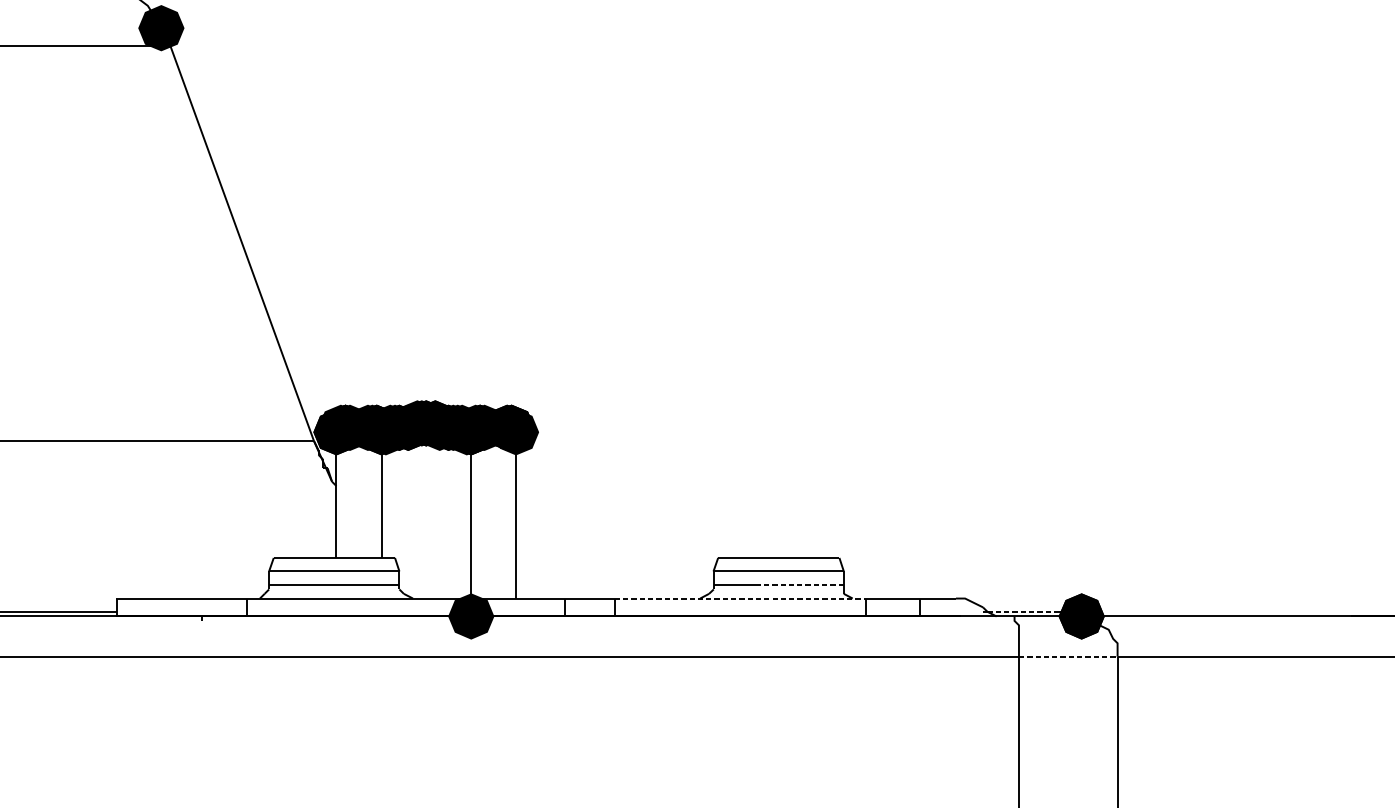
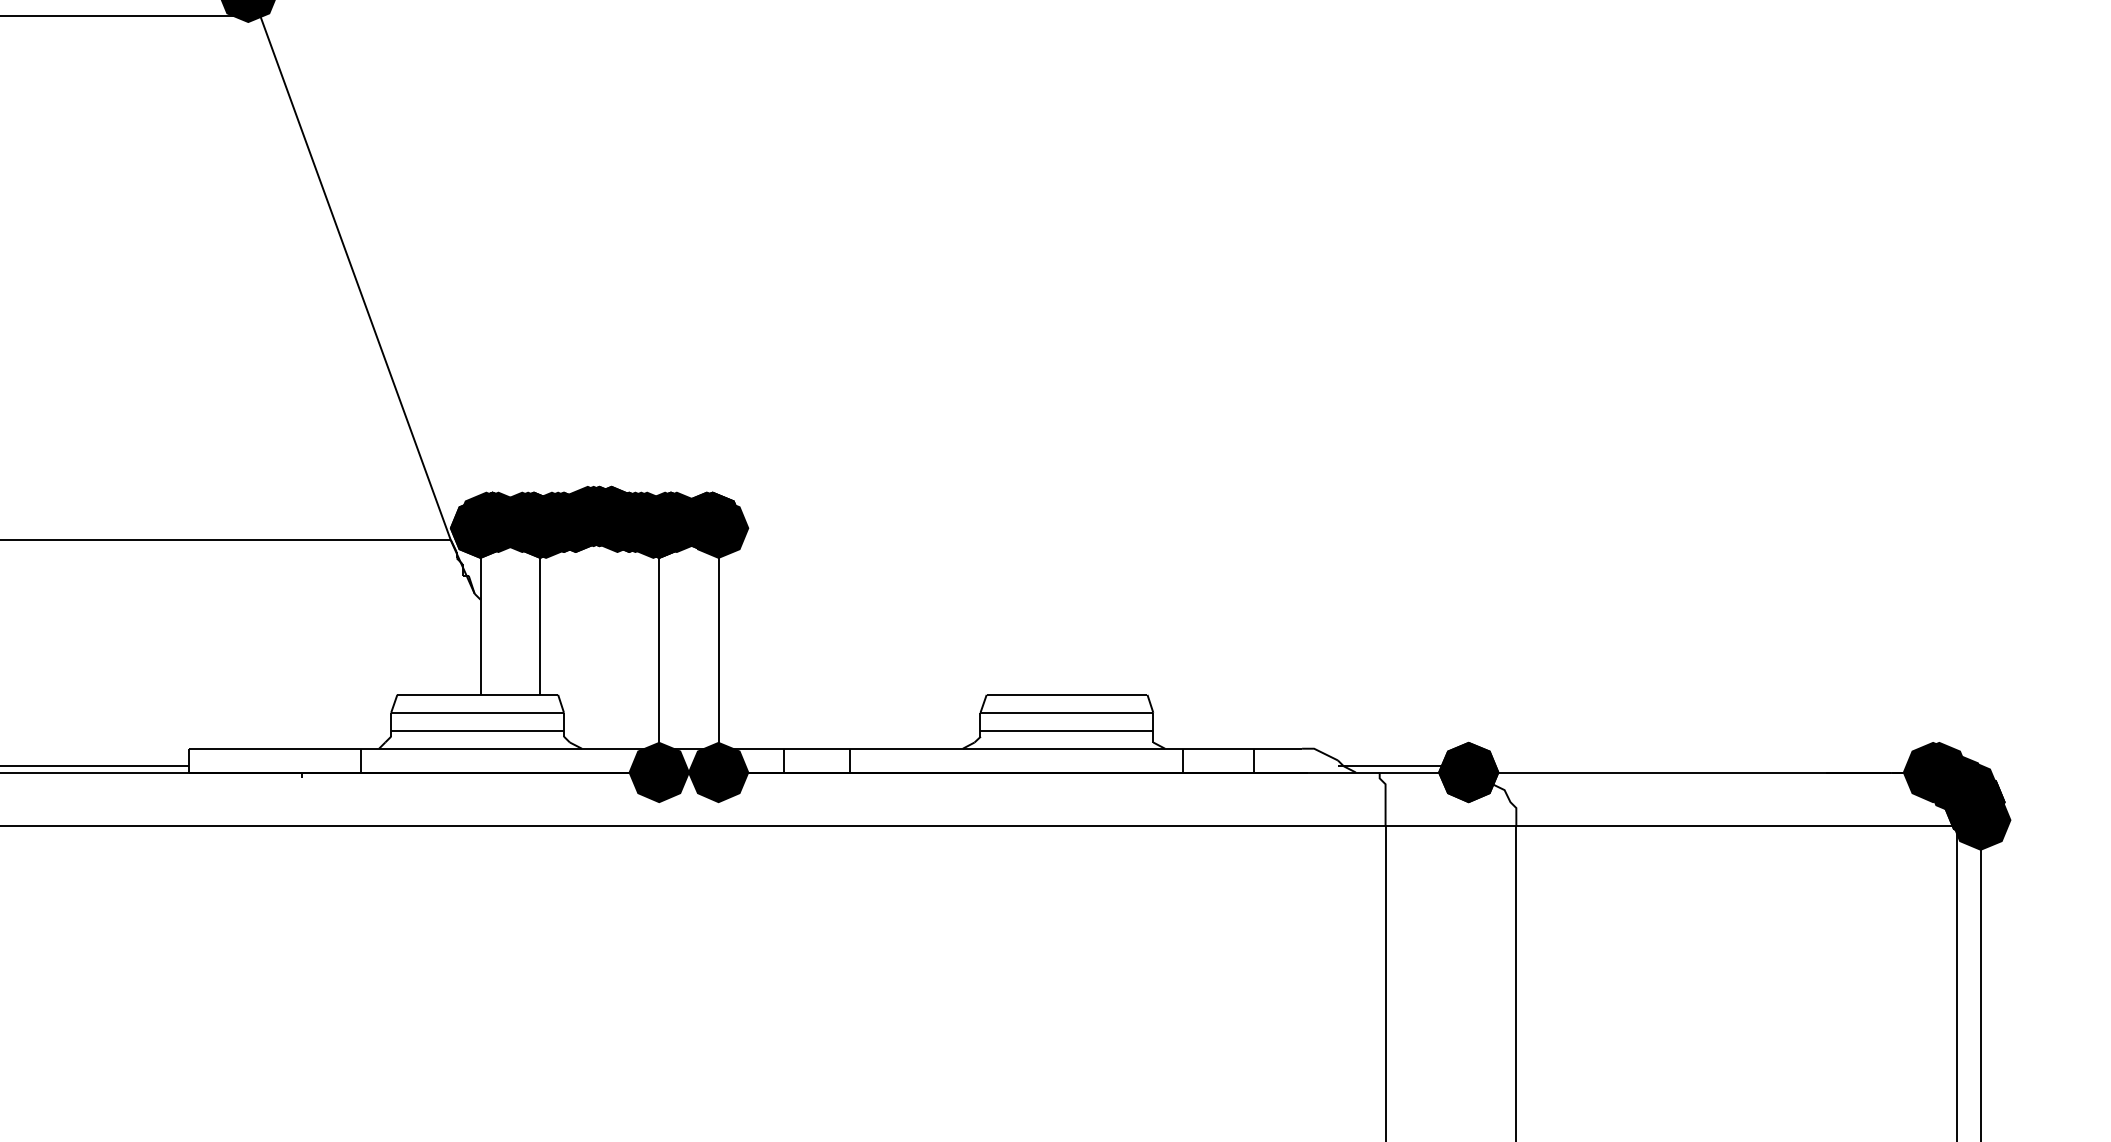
line: (800, 584) -> (1096, 730), dashed -> solid
line: (740, 598) -> (1016, 748), dashed -> solid
line: (1021, 611) -> (1388, 766), dashed -> solid
fill: (515, 616) -> (718, 772), added
line: (1068, 657) -> (1451, 826), dashed -> solid

